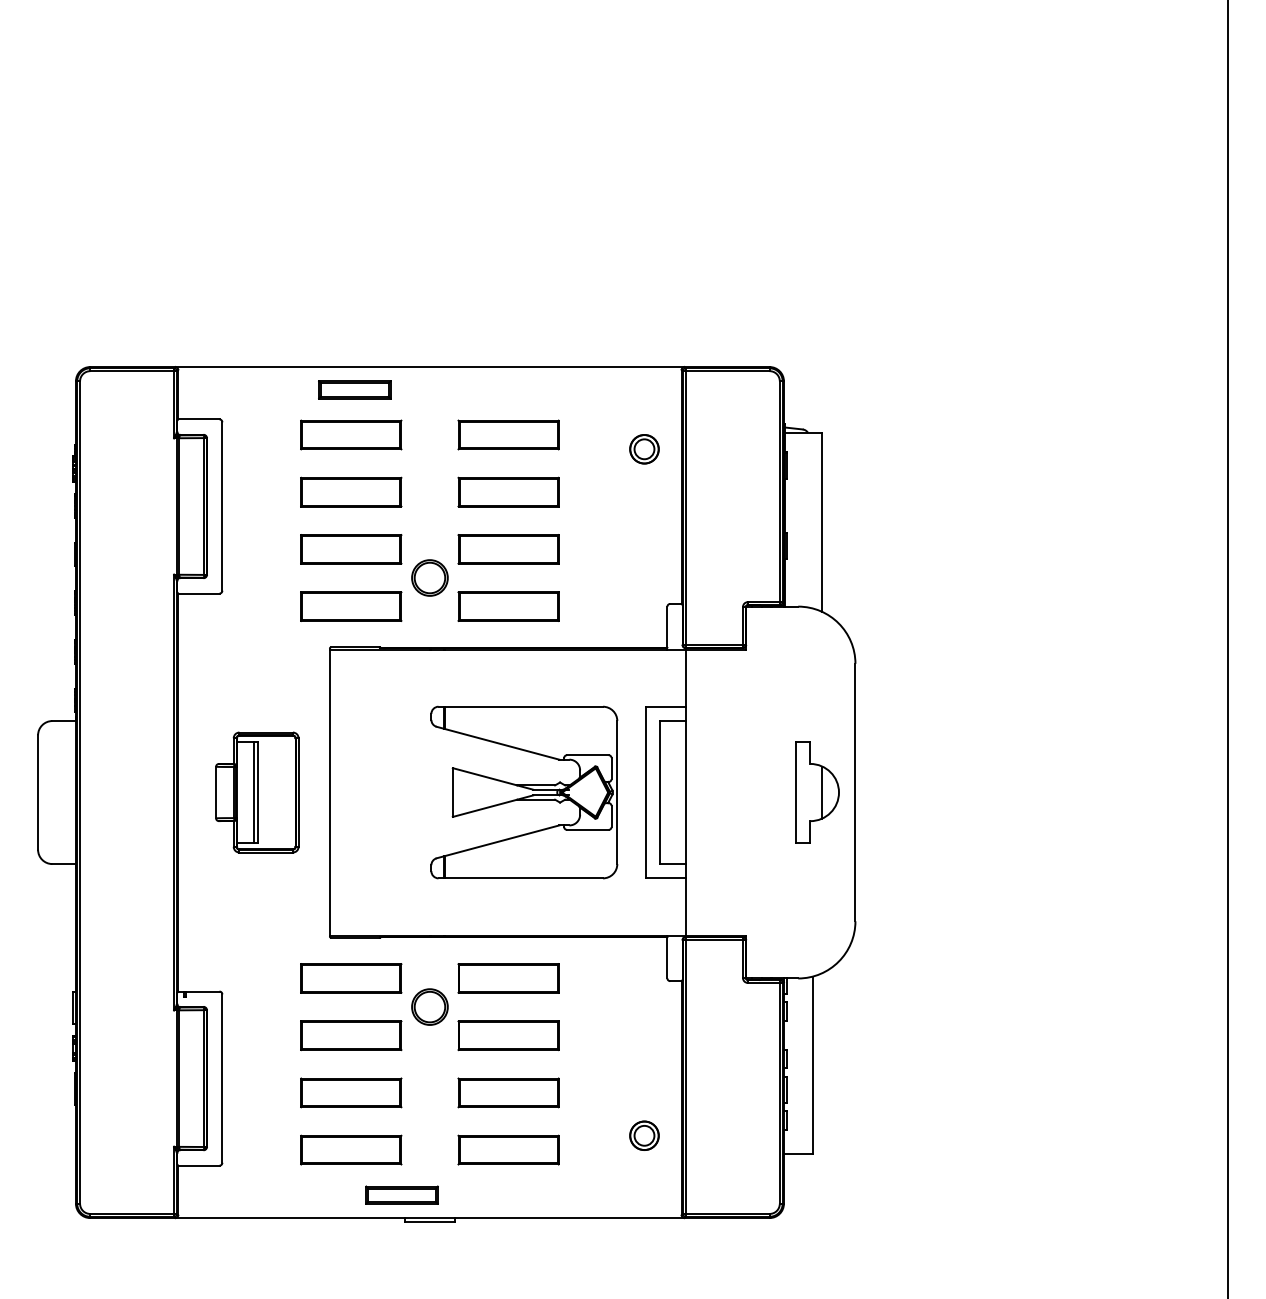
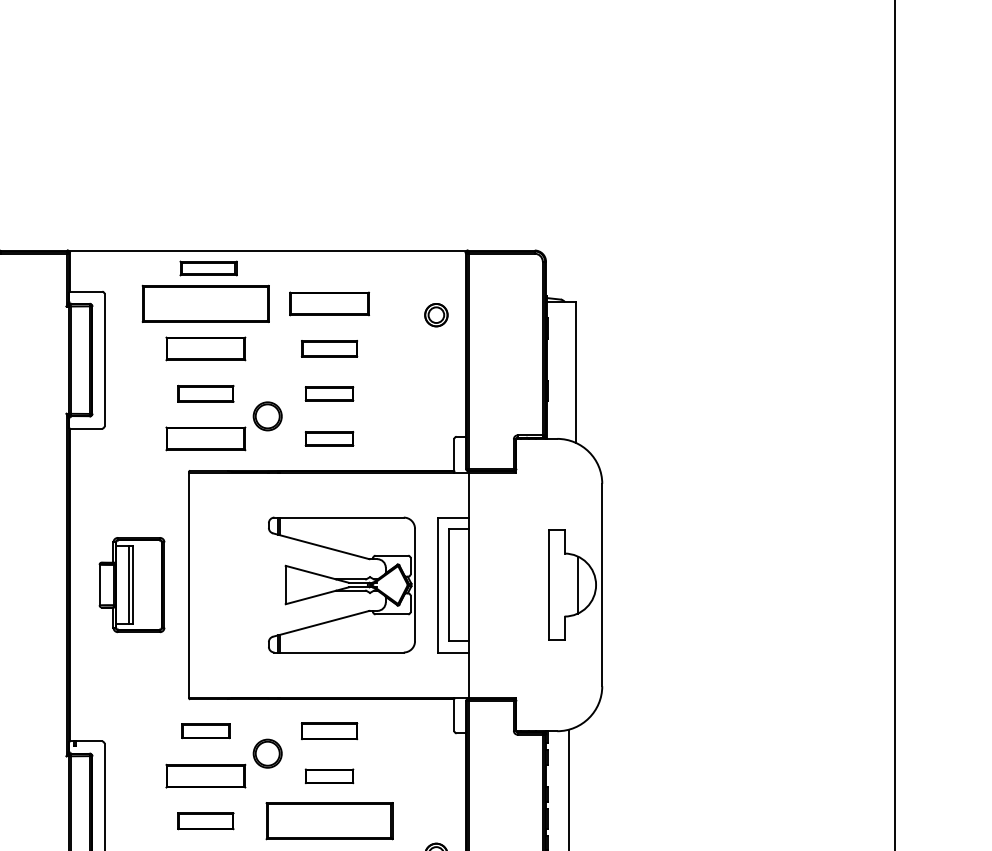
part: (351, 434) -> (206, 303), size x1.6
part: (508, 491) -> (329, 348), size x0.7
part: (351, 549) -> (206, 393), size x0.7
part: (508, 549) -> (329, 393), size x0.6
part: (508, 606) -> (329, 438), size x0.6
part: (817, 792) -> (572, 585), size x1.4
part: (351, 978) -> (206, 731), size x0.6
part: (508, 978) -> (329, 731), size x0.7
part: (508, 1035) -> (329, 776), size x0.6
part: (351, 1092) -> (206, 820), size x0.7
part: (508, 1092) -> (329, 820), size x1.6

